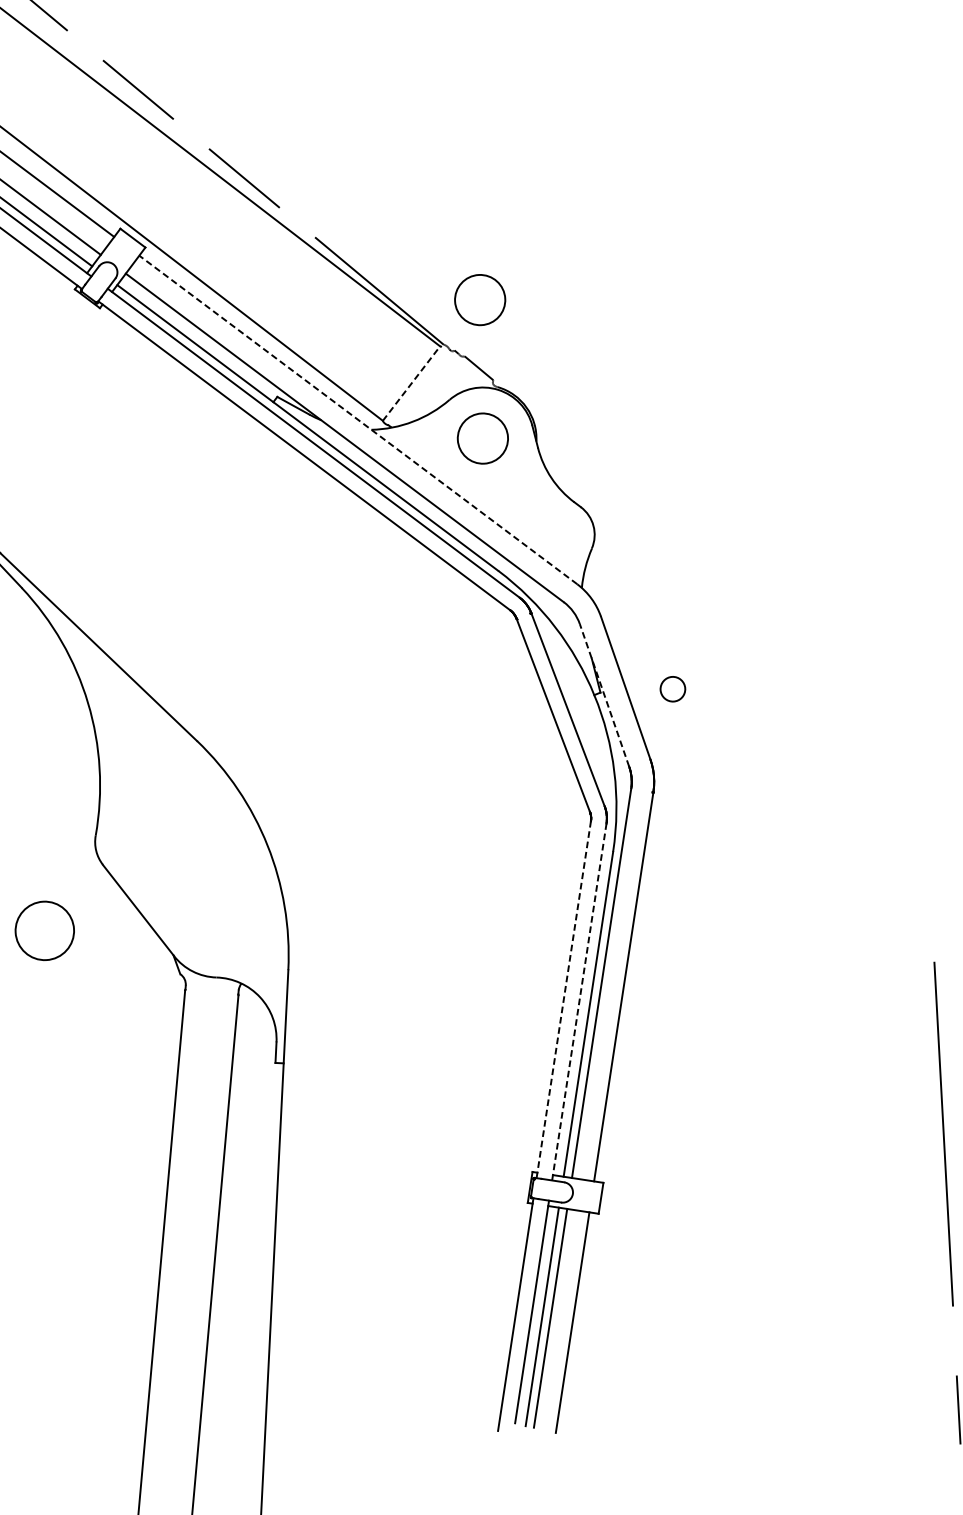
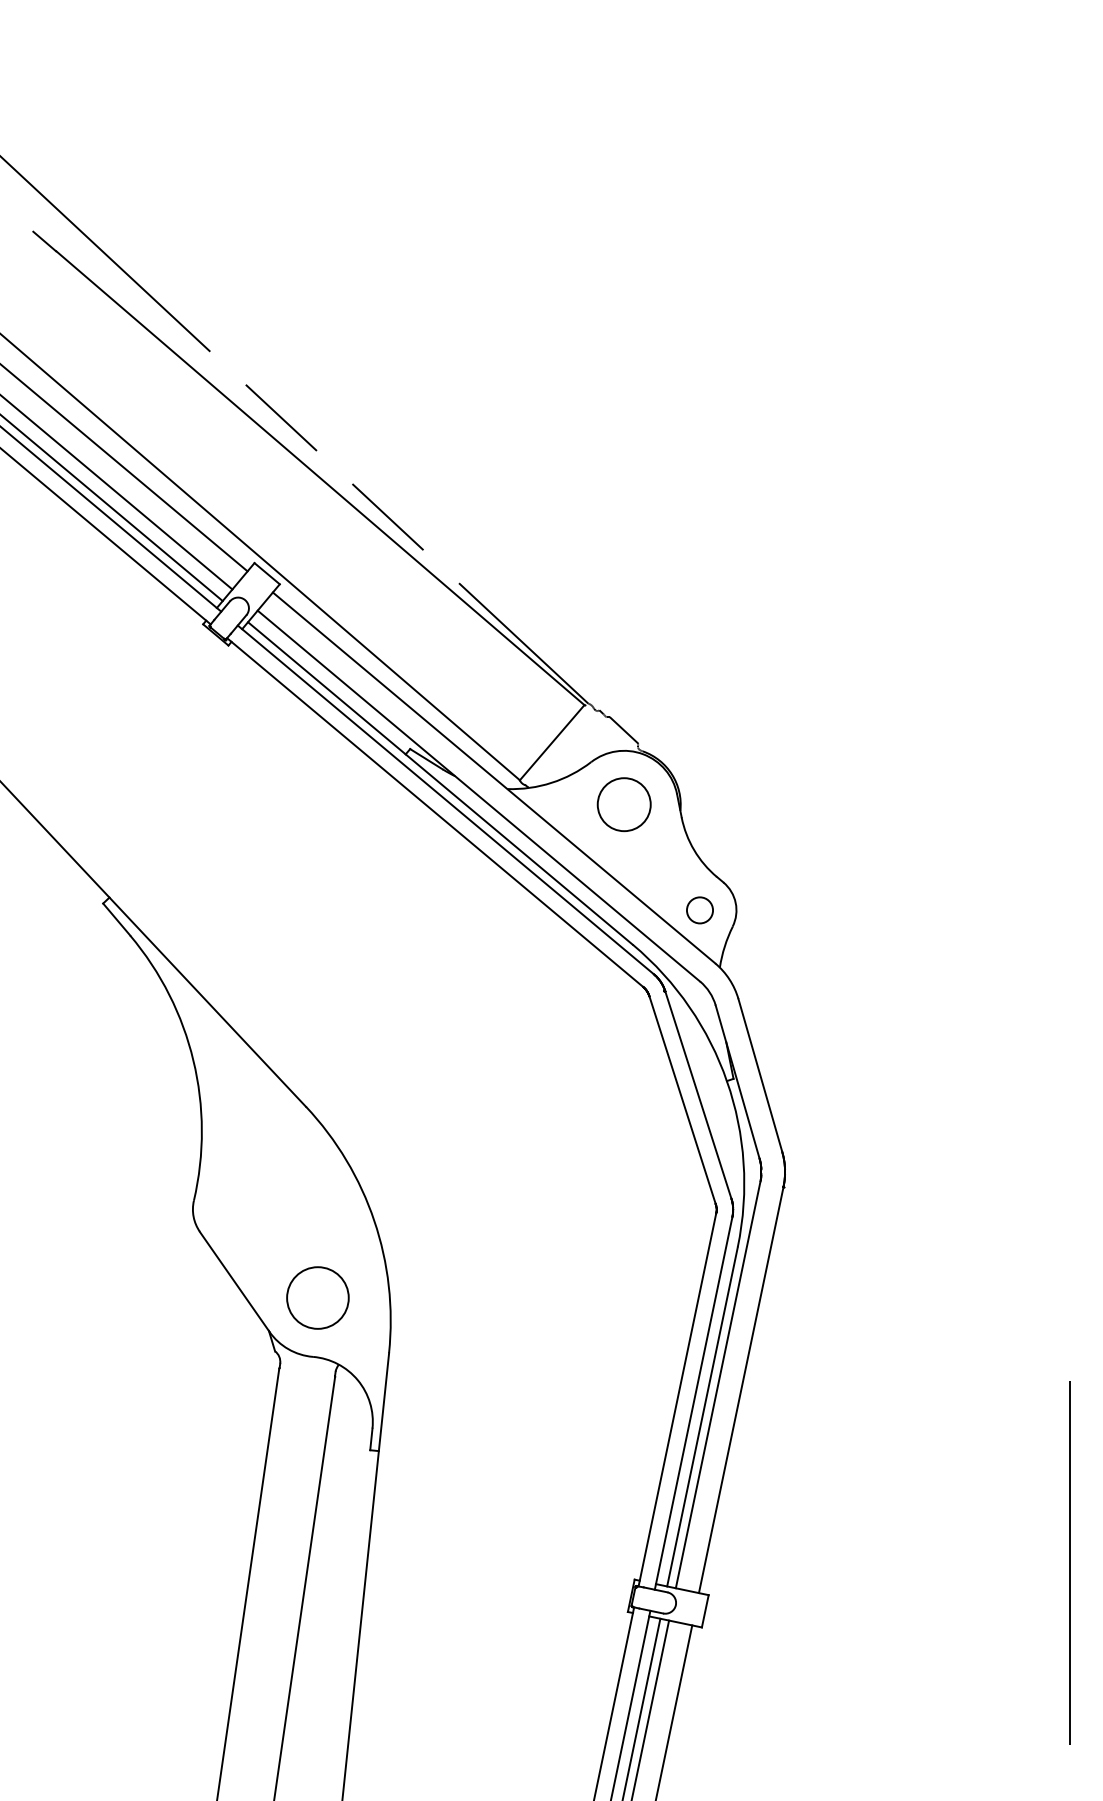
circle: (479, 299) -> (628, 658), removed
line: (411, 383) -> (552, 742), dashed -> solid
line: (358, 419) -> (494, 777), dashed -> solid
circle: (672, 689) -> (699, 910), moved
line: (604, 694) -> (737, 1081), dashed -> solid
circle: (44, 930) -> (317, 1297), moved
line: (563, 999) -> (677, 1399), dashed -> solid
line: (579, 1001) -> (693, 1402), dashed -> solid

